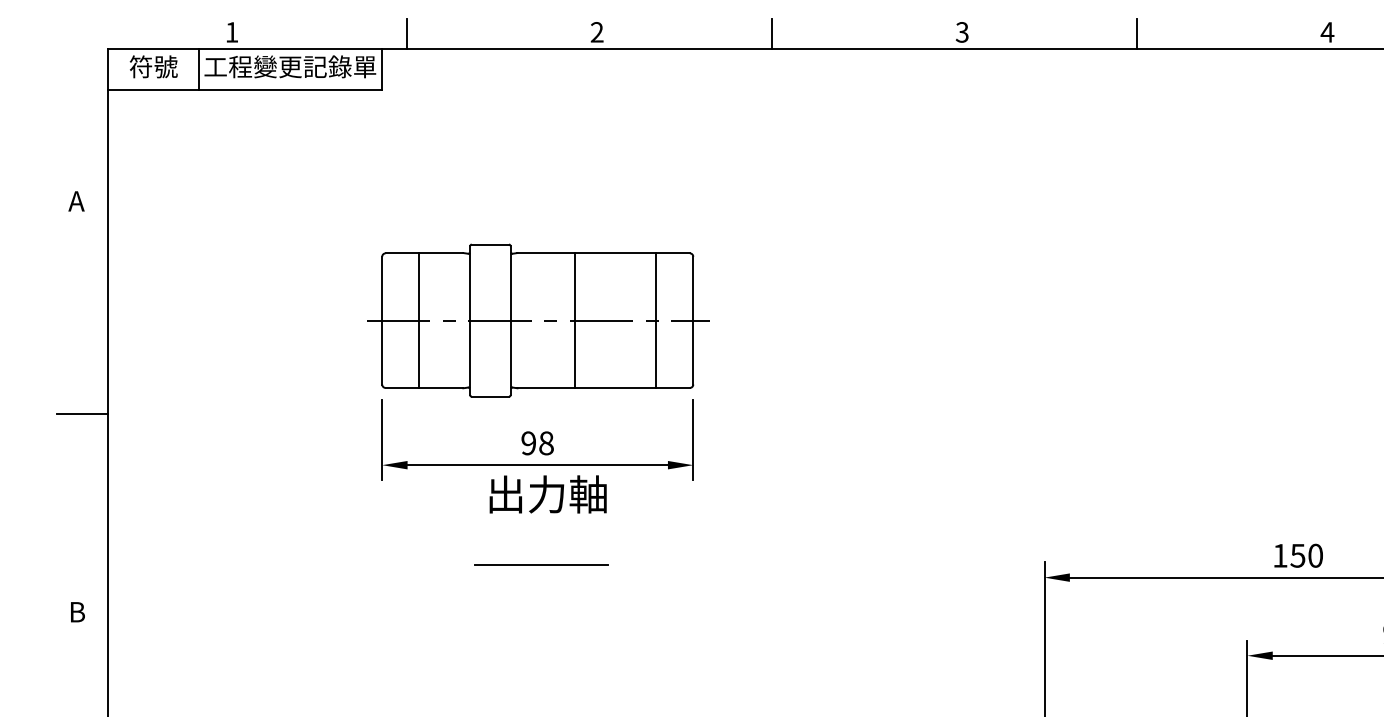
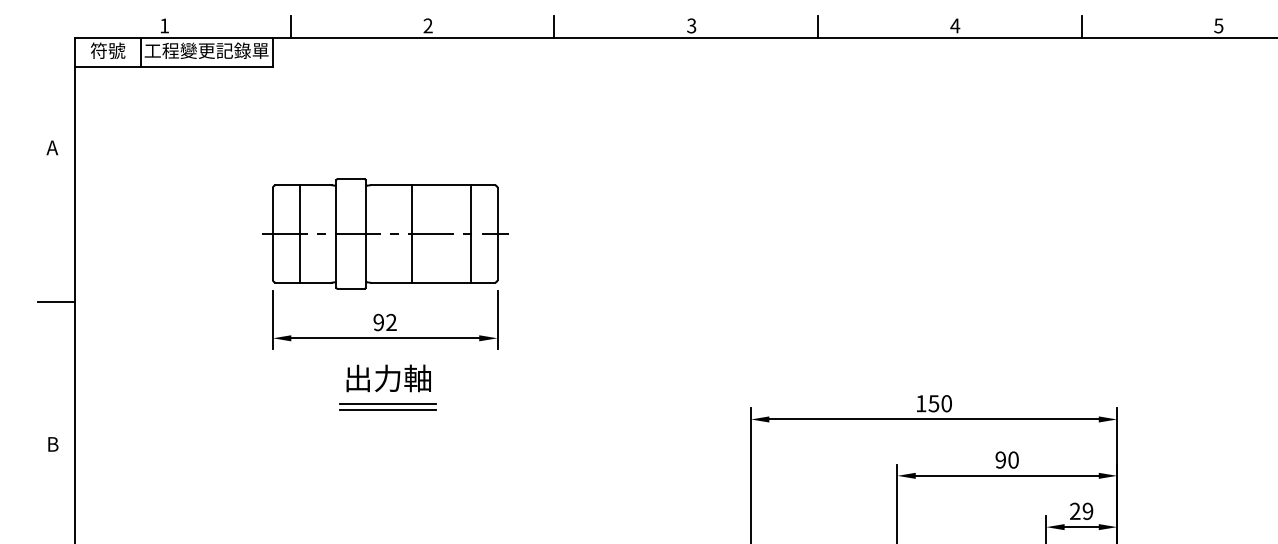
text: (546, 443) -> (391, 322), 98 -> 92
text: (547, 494) -> (388, 378), moved
line: (542, 555) -> (388, 403), added

